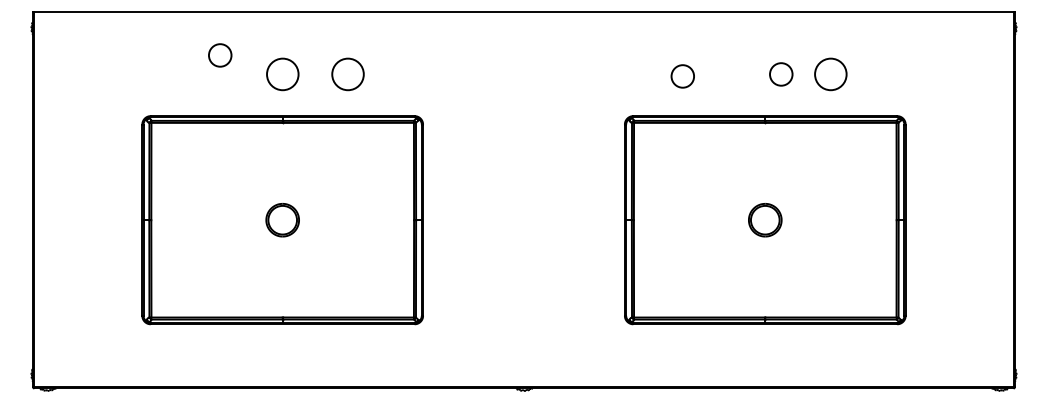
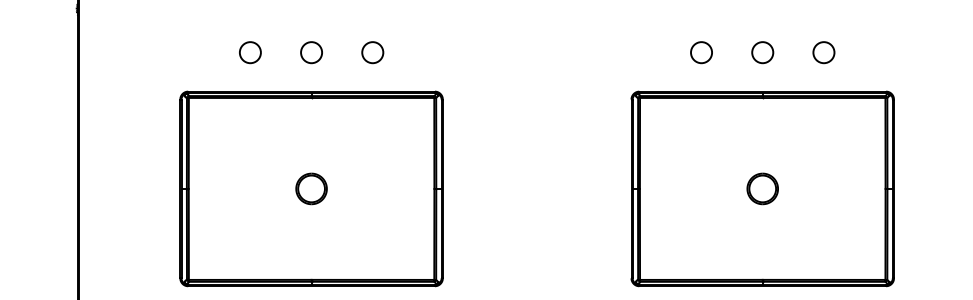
circle: (220, 55) -> (250, 52), moved
circle: (282, 74) -> (311, 52), size x0.71
circle: (348, 74) -> (373, 52), size x0.71
circle: (781, 74) -> (762, 52), moved
circle: (830, 74) -> (823, 52), size x0.71
circle: (682, 76) -> (701, 52), moved

